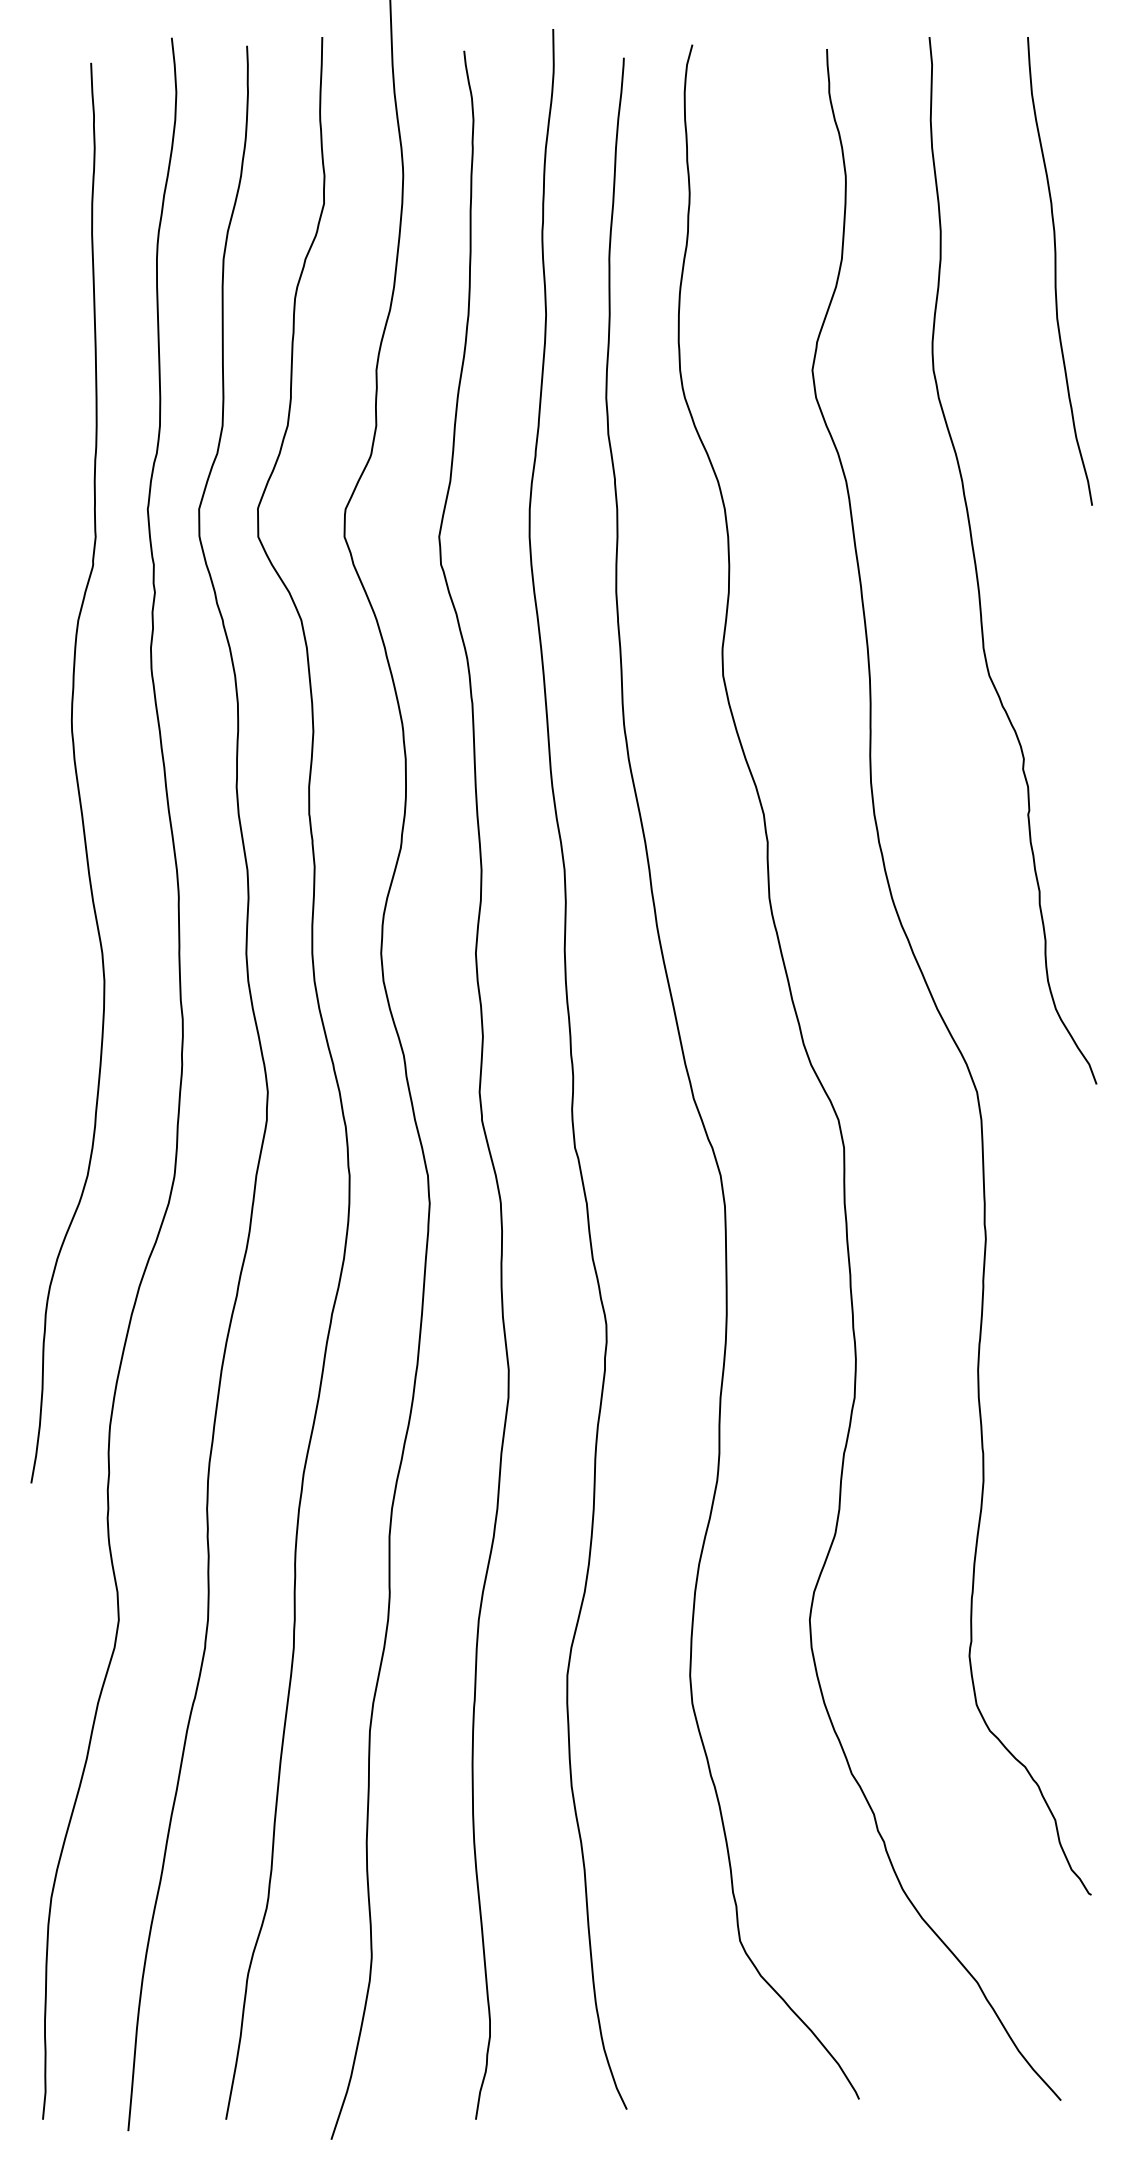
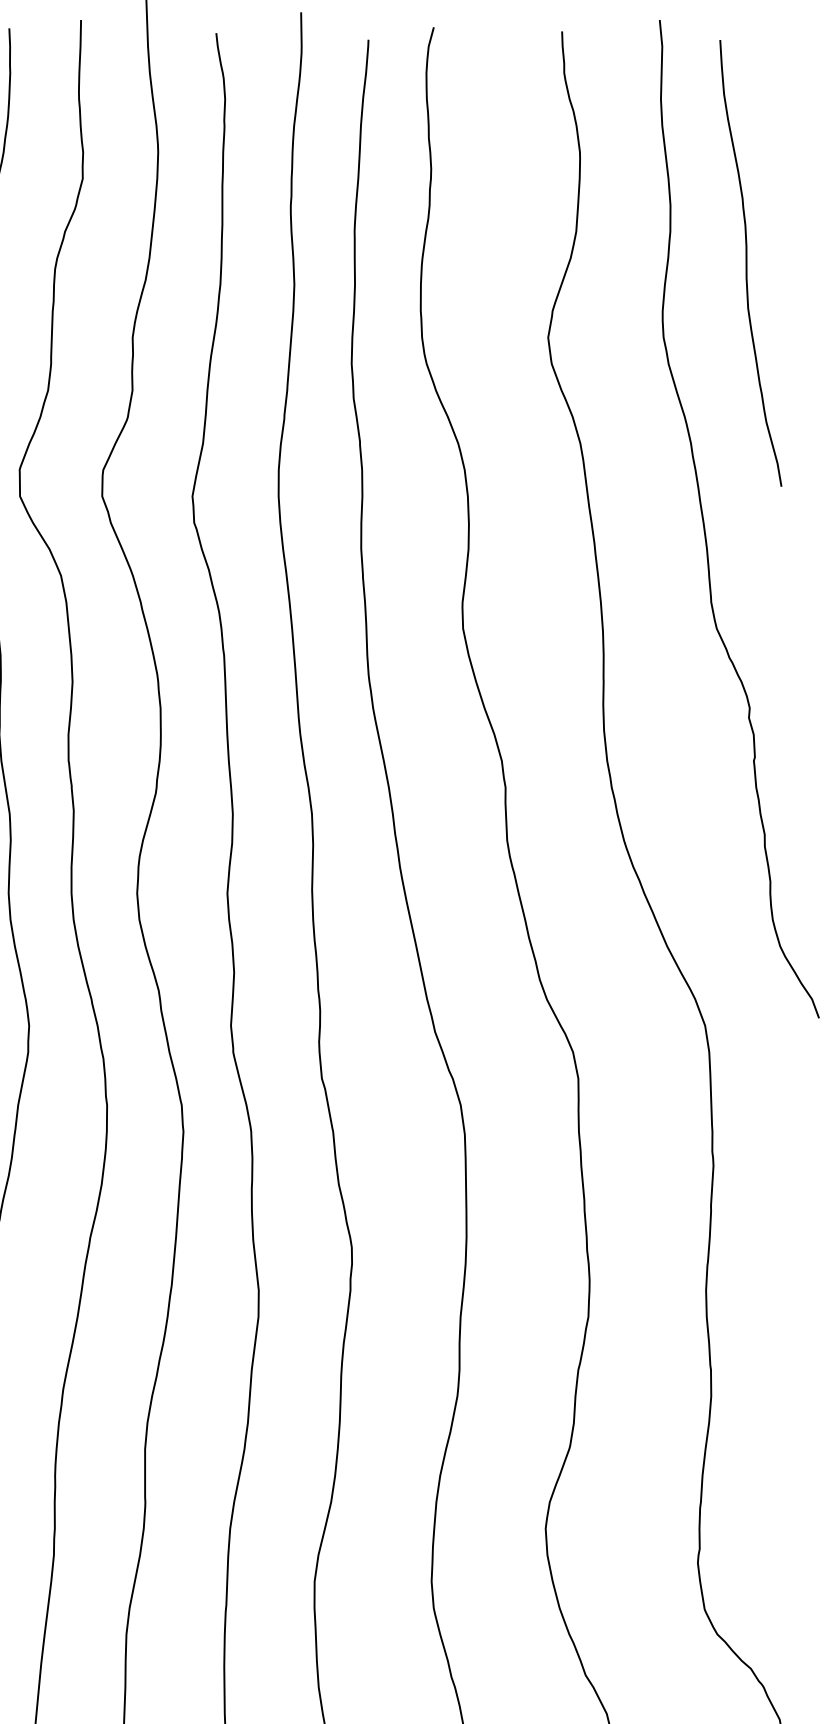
curve: (1056, 271) -> (747, 263), moved

